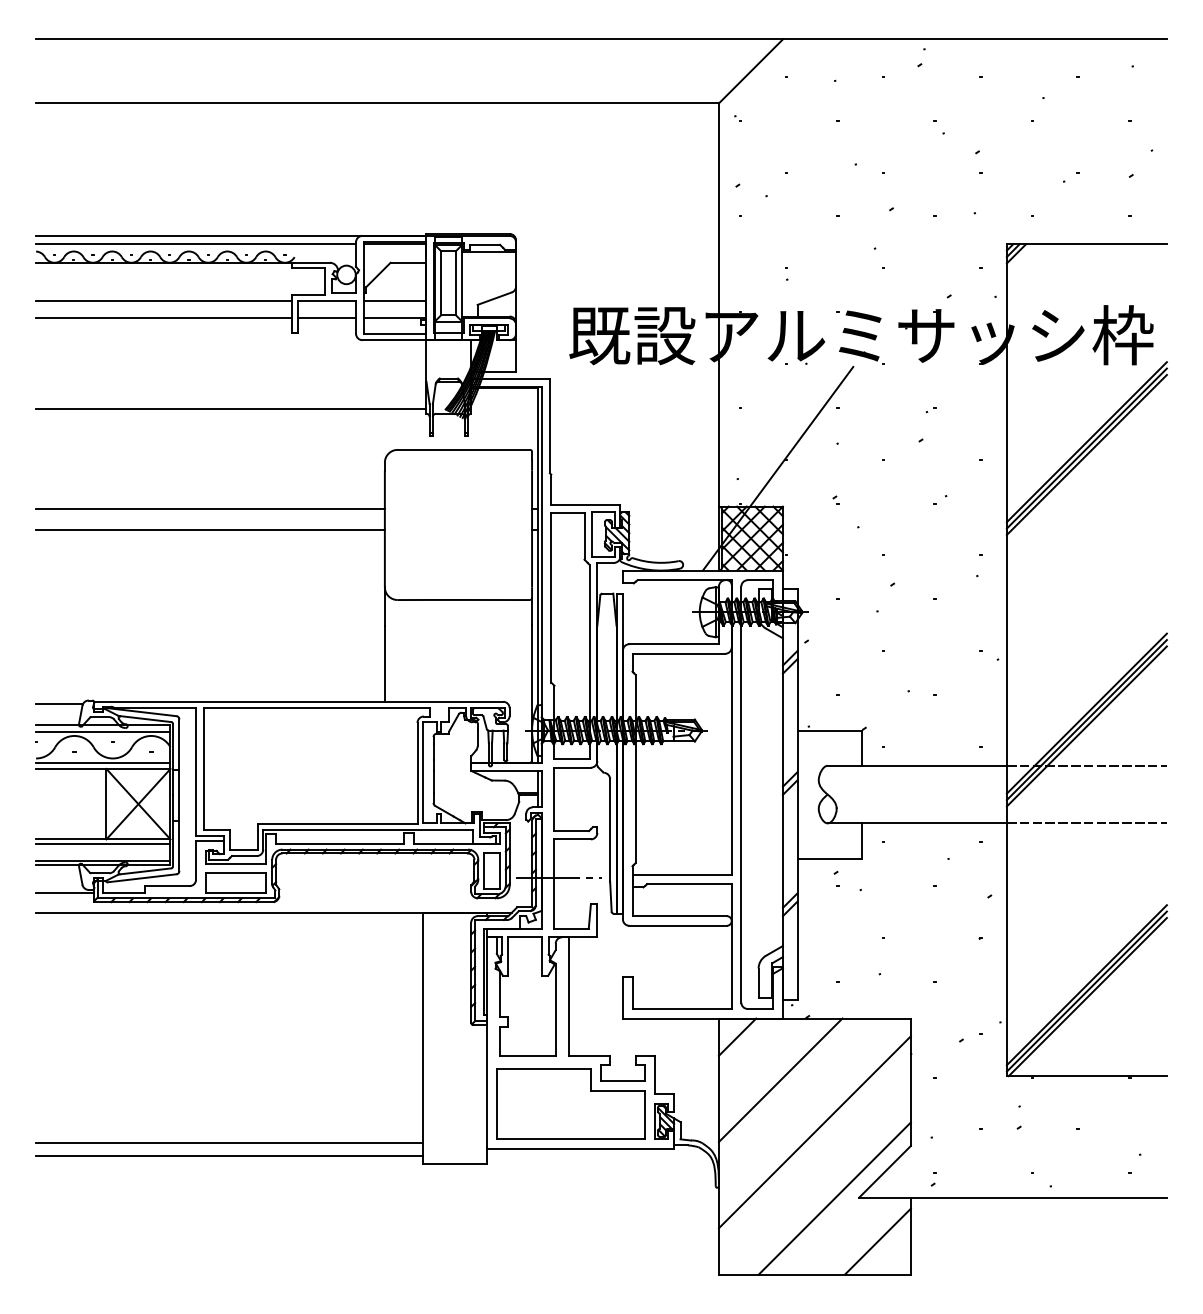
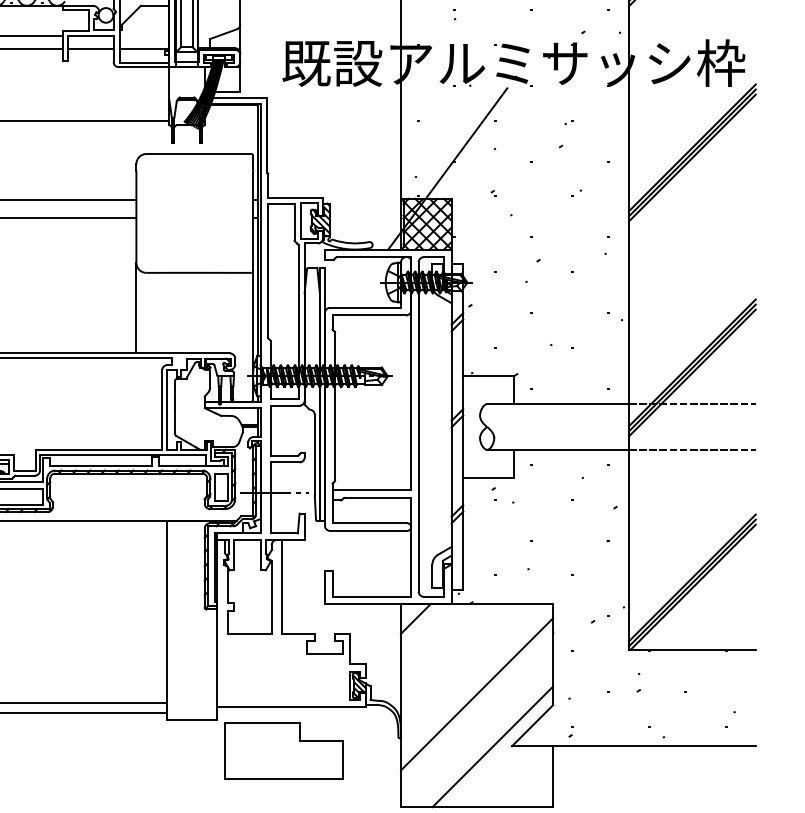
line: (395, 300) -> (144, 35), removed
line: (780, 1080) -> (449, 653), removed
part: (570, 1103) -> (283, 750), moved
line: (877, 1241) -> (526, 780), removed

